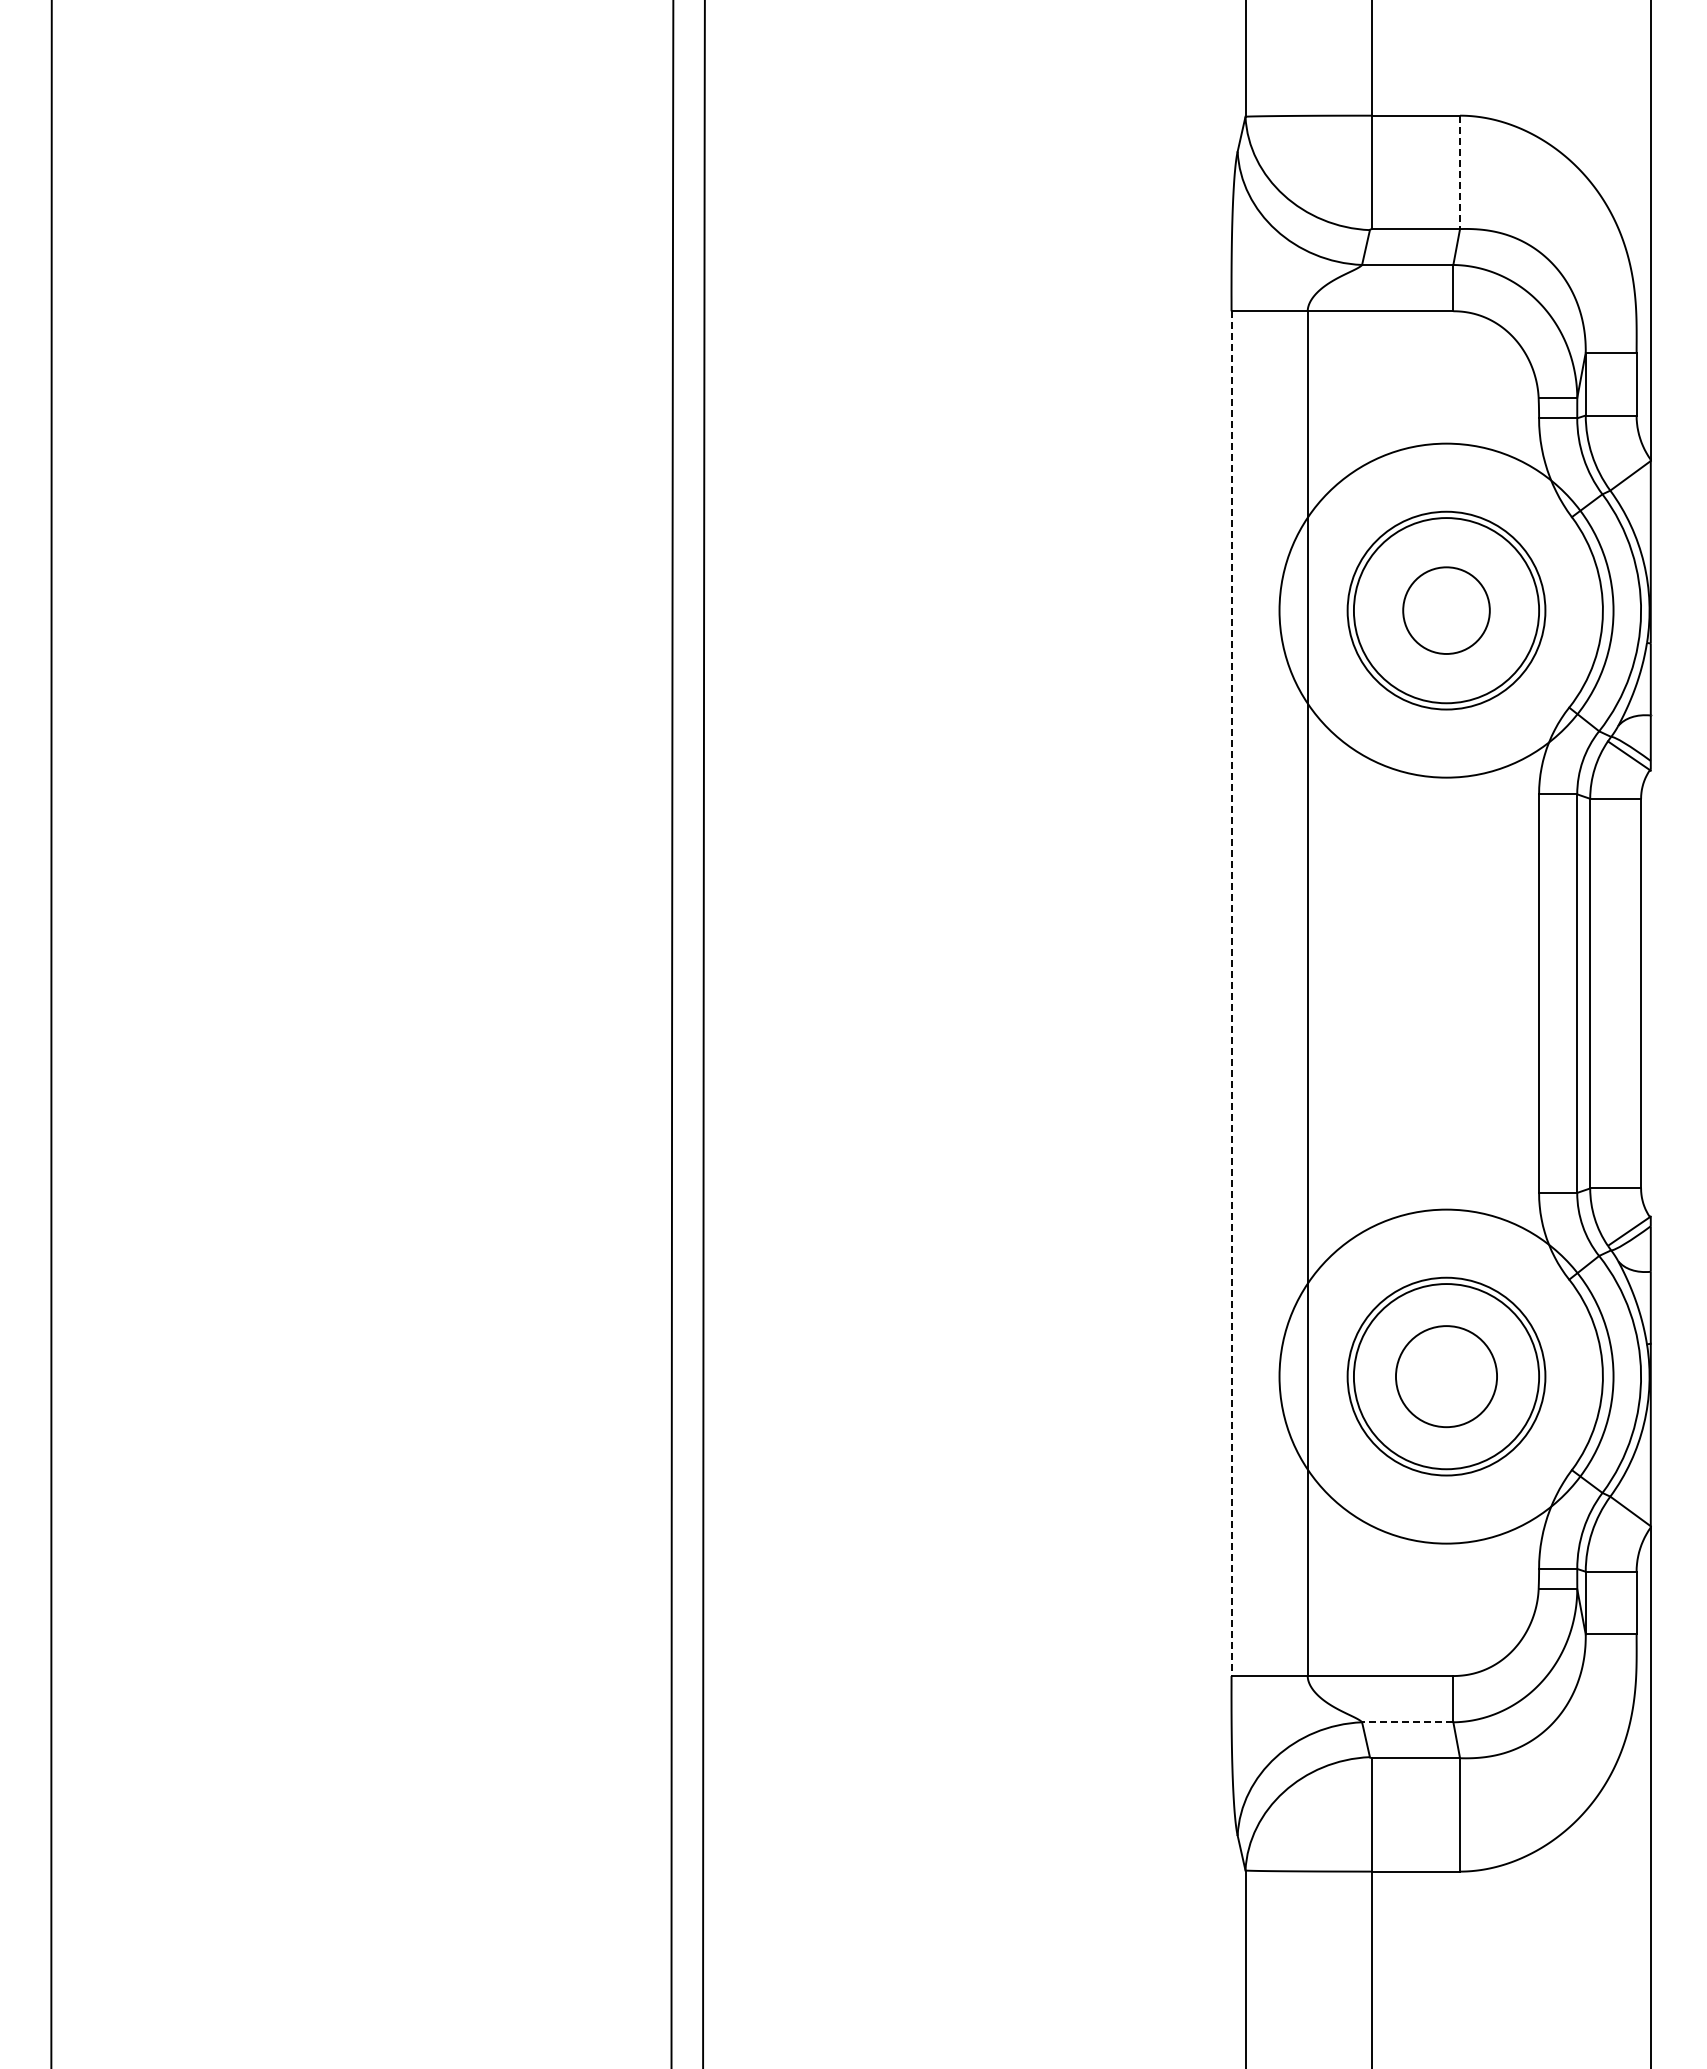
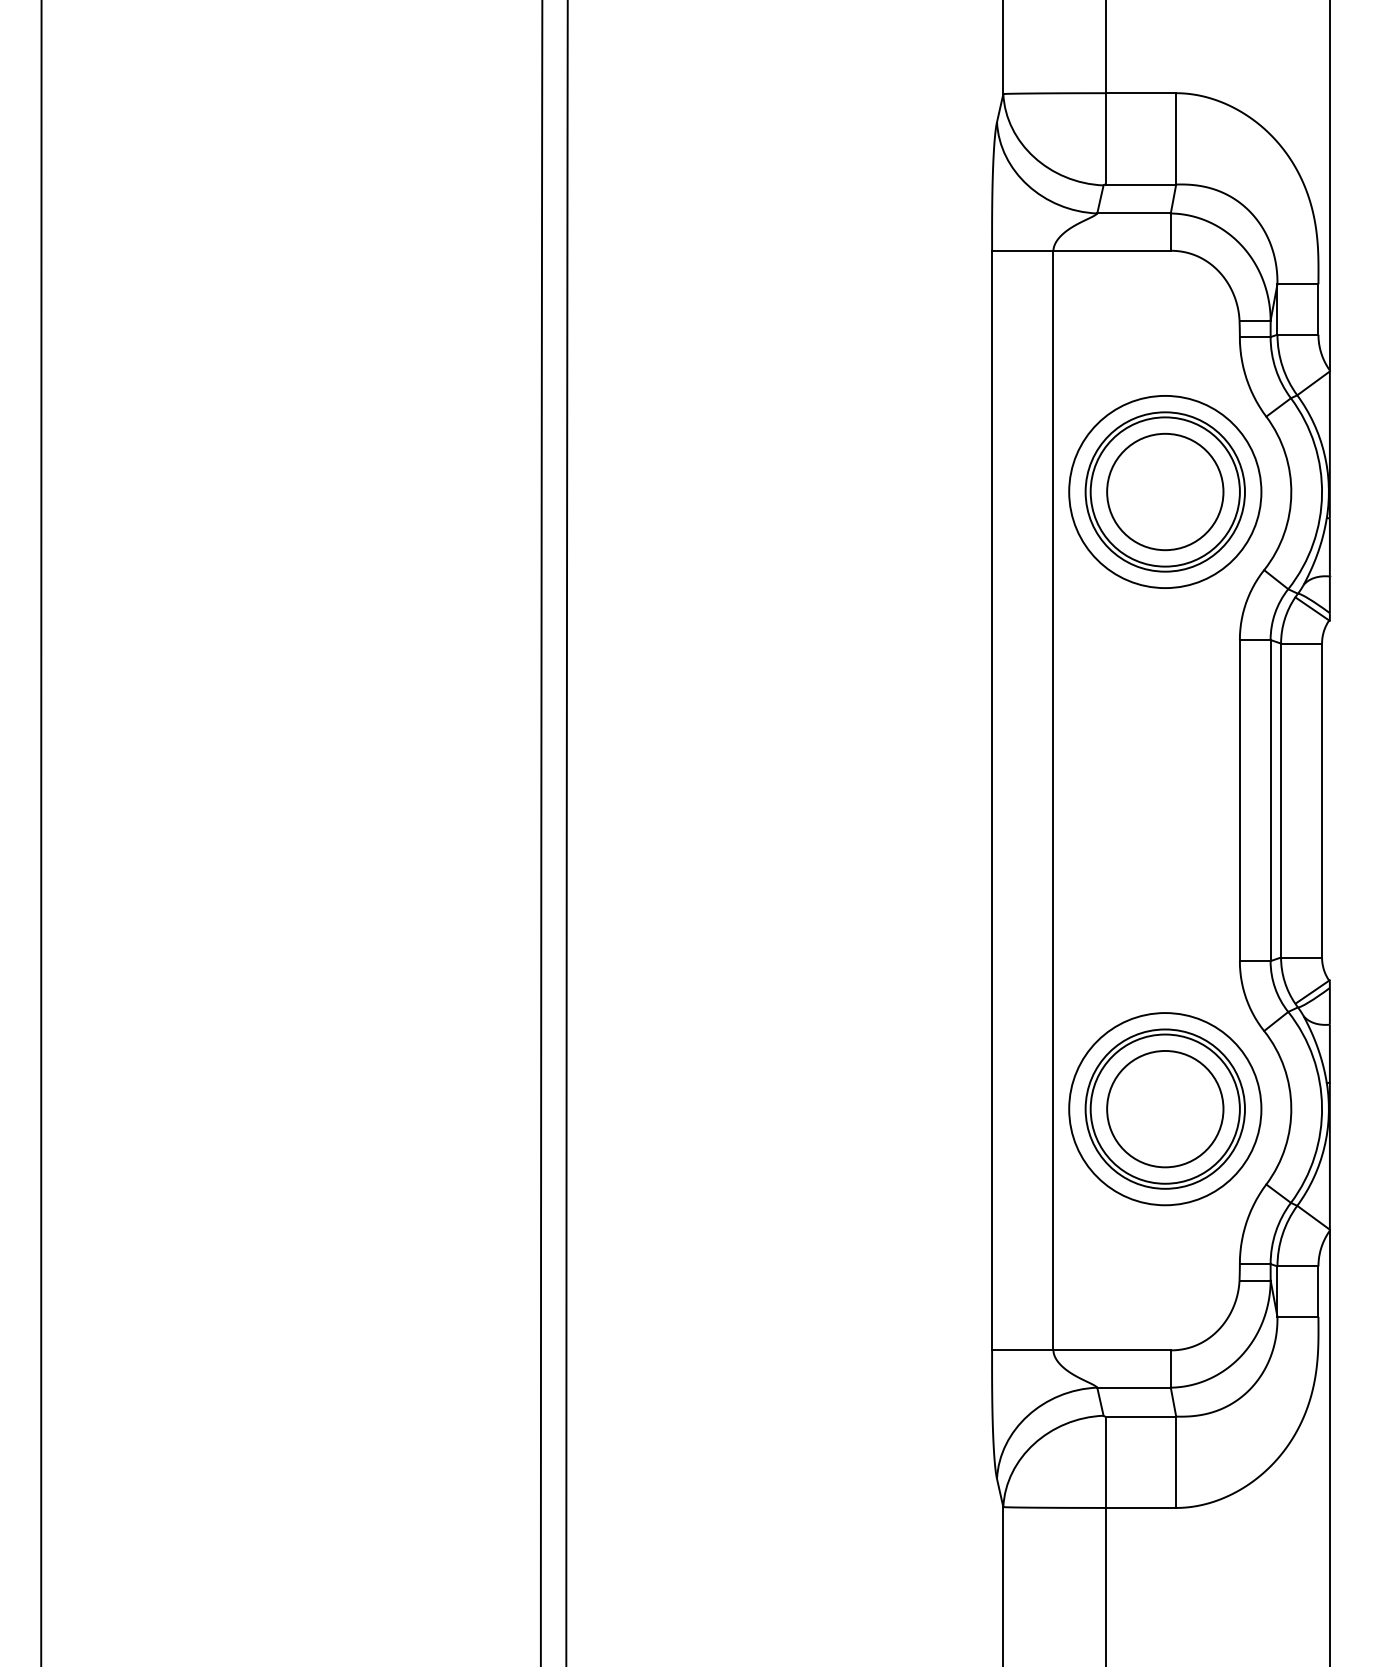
line: (1460, 172) -> (1176, 138), dashed -> solid
circle: (1446, 610) -> (1165, 491), size x0.71
circle: (1446, 610) -> (1165, 491), size x1.67
line: (1231, 994) -> (992, 801), dashed -> solid
circle: (1446, 1376) -> (1165, 1109), size x0.71
circle: (1446, 1376) -> (1165, 1109), size x1.43
line: (1407, 1722) -> (1133, 1387), dashed -> solid

